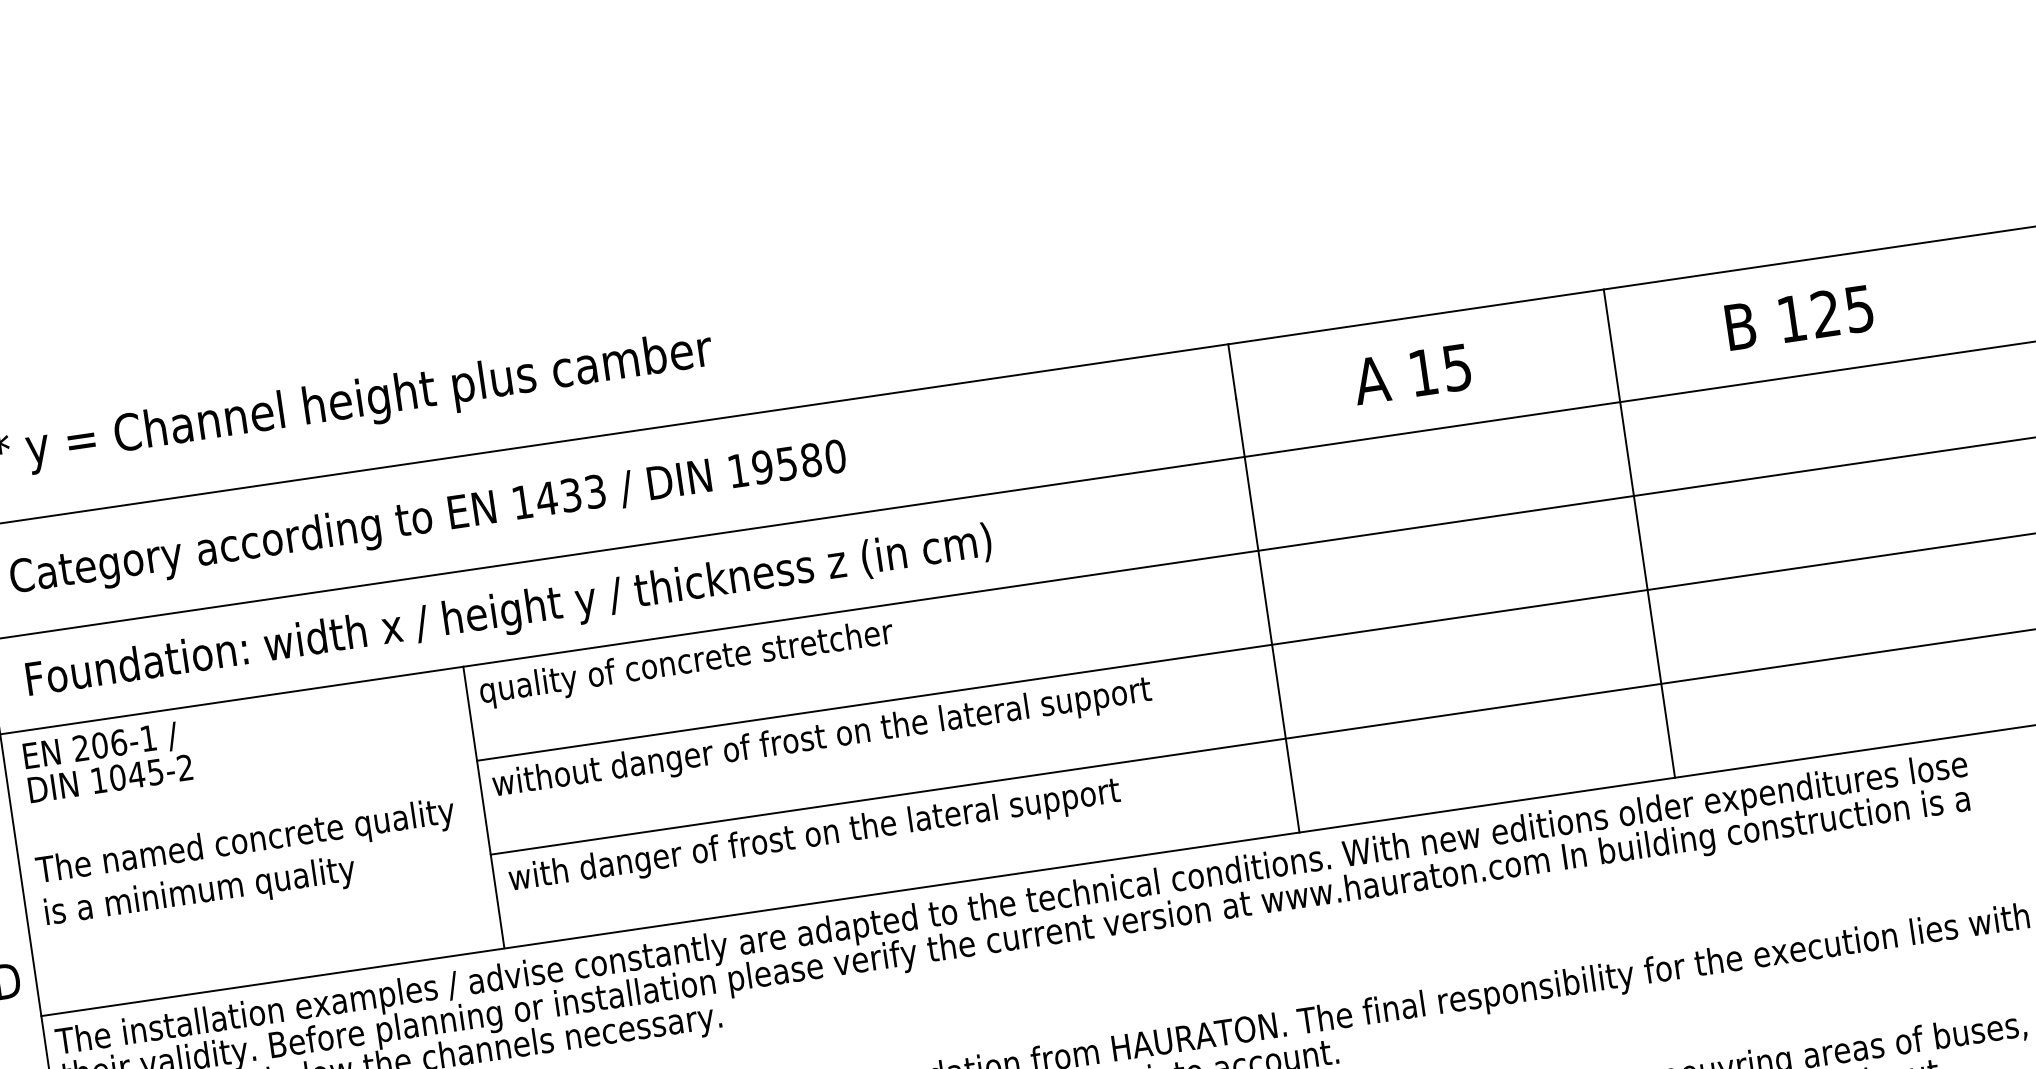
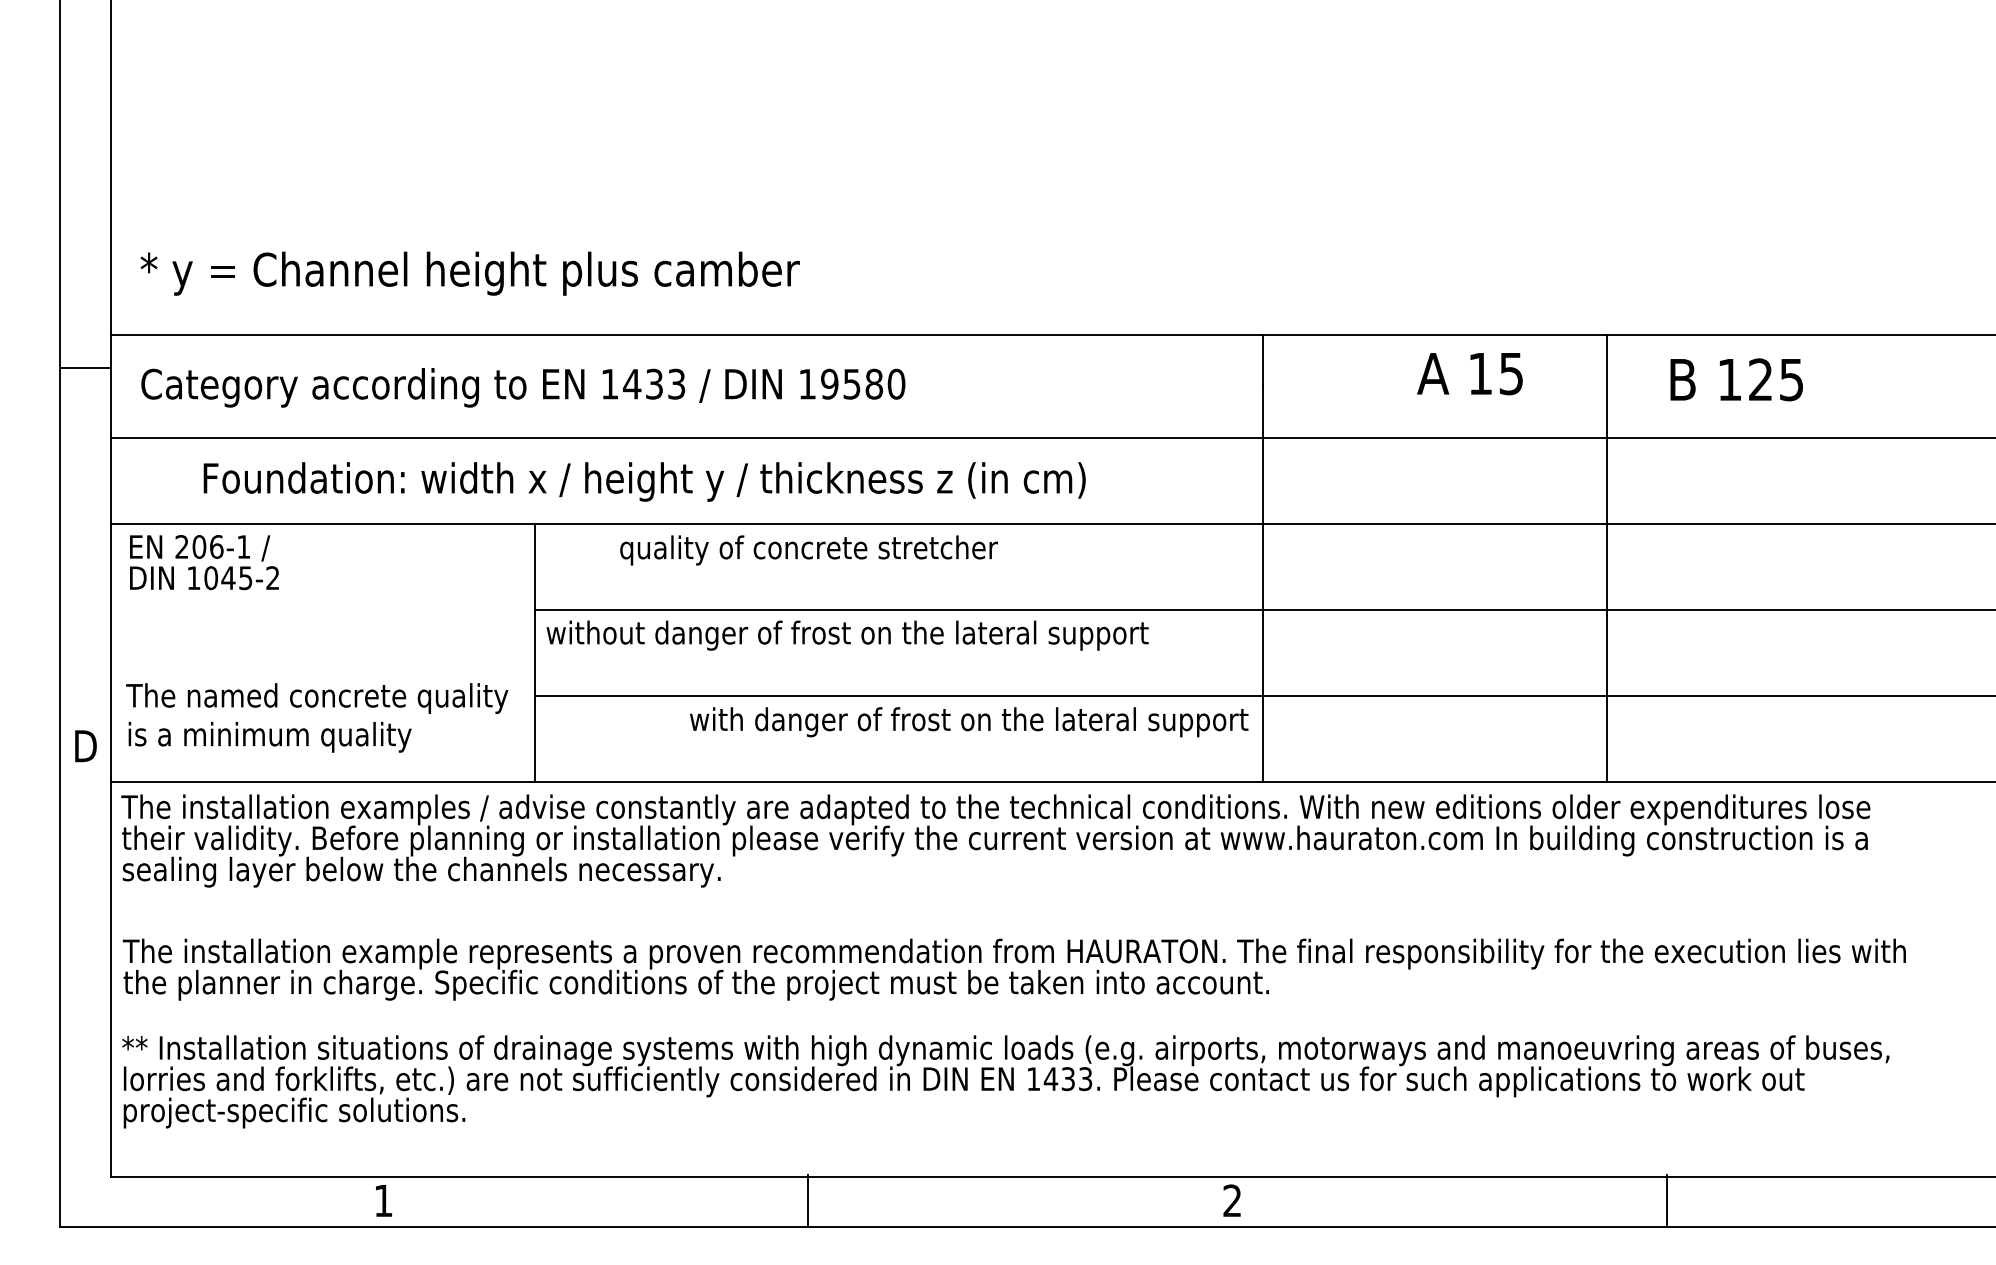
text: (1799, 317) -> (1736, 379), moved
text: (1411, 375) -> (1469, 374), moved
text: (509, 612) -> (644, 481), moved
text: (686, 663) -> (808, 550), moved
text: (815, 837) -> (969, 722), moved
text: (248, 863) -> (317, 717), moved

